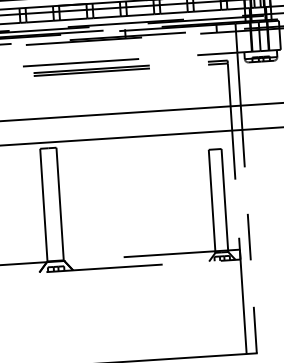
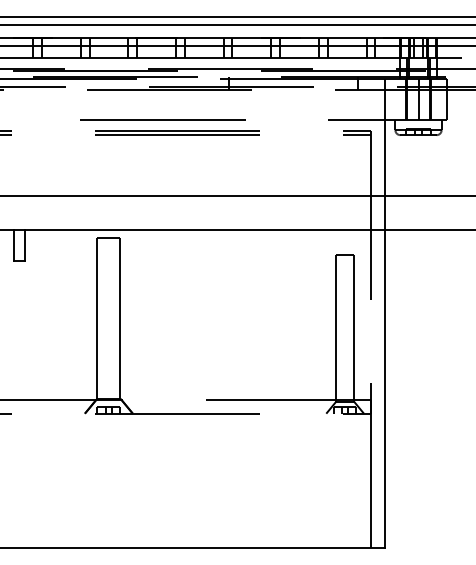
line: (249, 241) -> (385, 389), dashed -> solid

